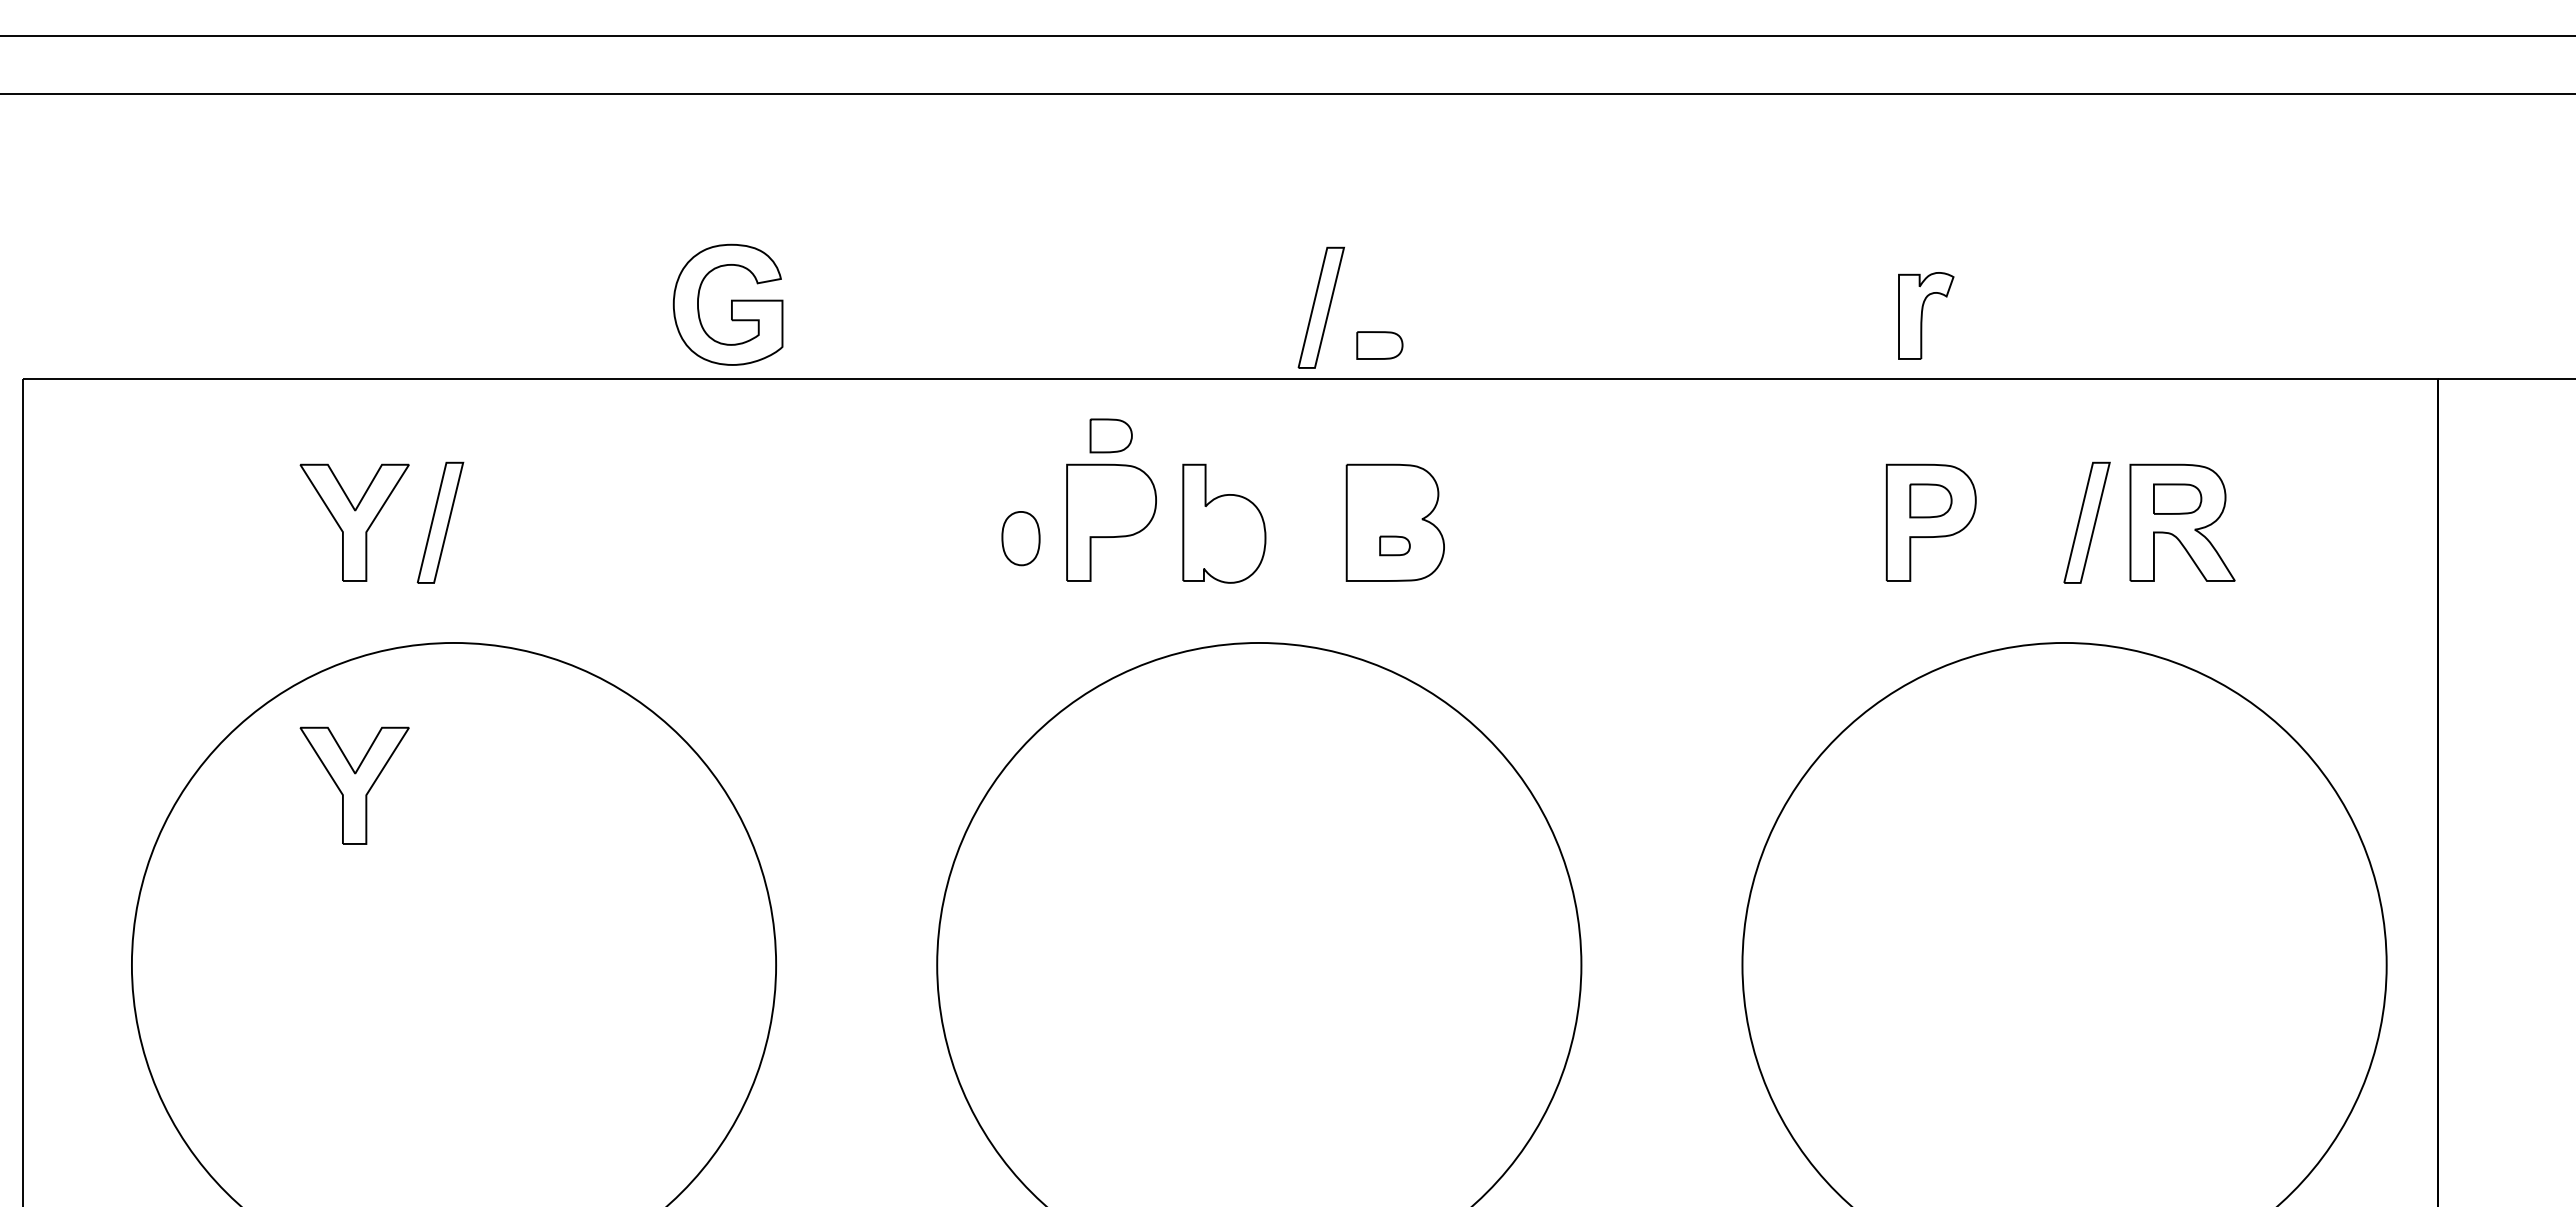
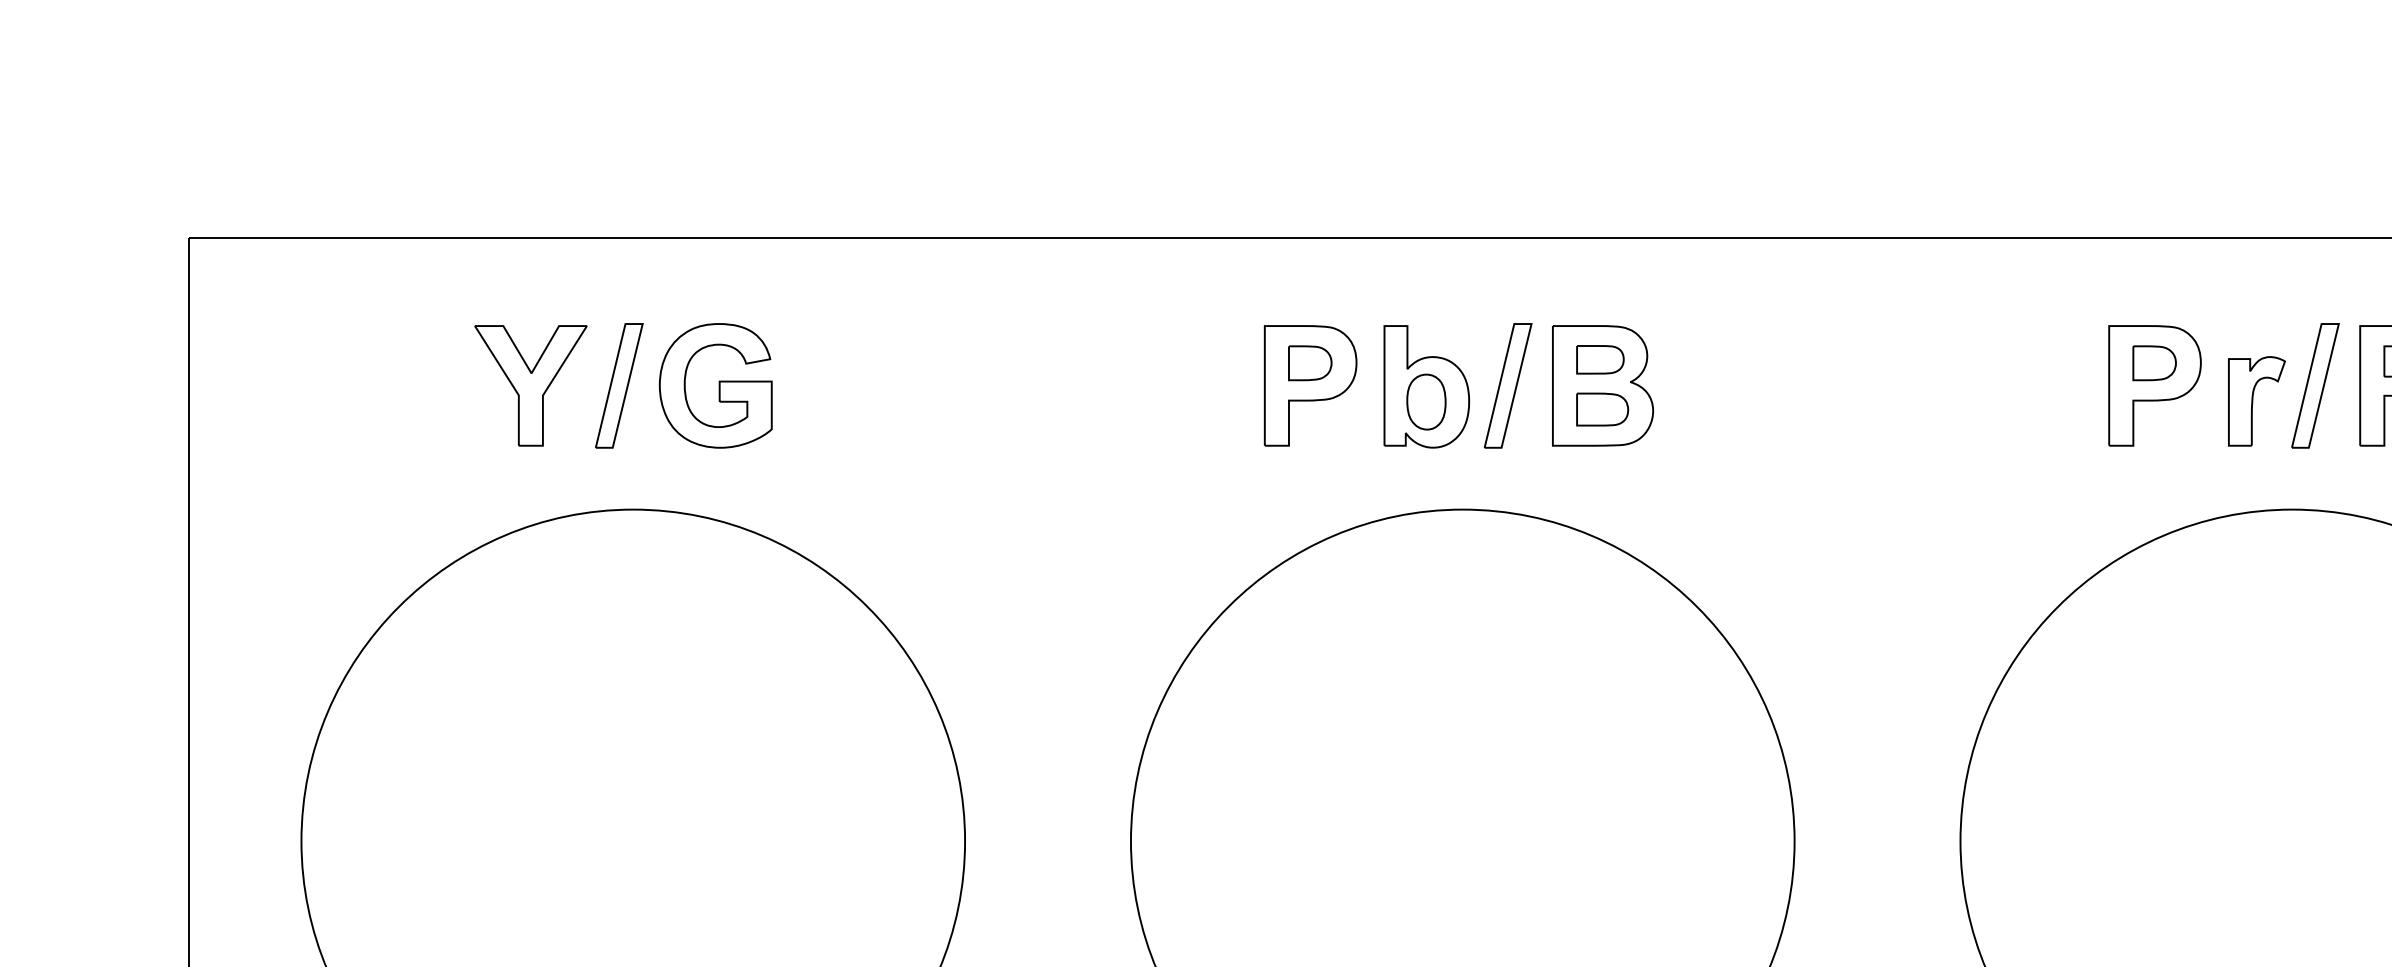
part: (727, 304) -> (715, 385), moved
part: (1320, 307) -> (1507, 385), moved
part: (1926, 315) -> (2257, 400), moved
part: (1379, 345) -> (1599, 359), moved
part: (1110, 435) -> (1309, 362), moved
part: (1020, 538) -> (1425, 401), moved
part: (1394, 545) -> (1602, 409), size x1.67
part: (354, 785) -> (530, 656), removed

